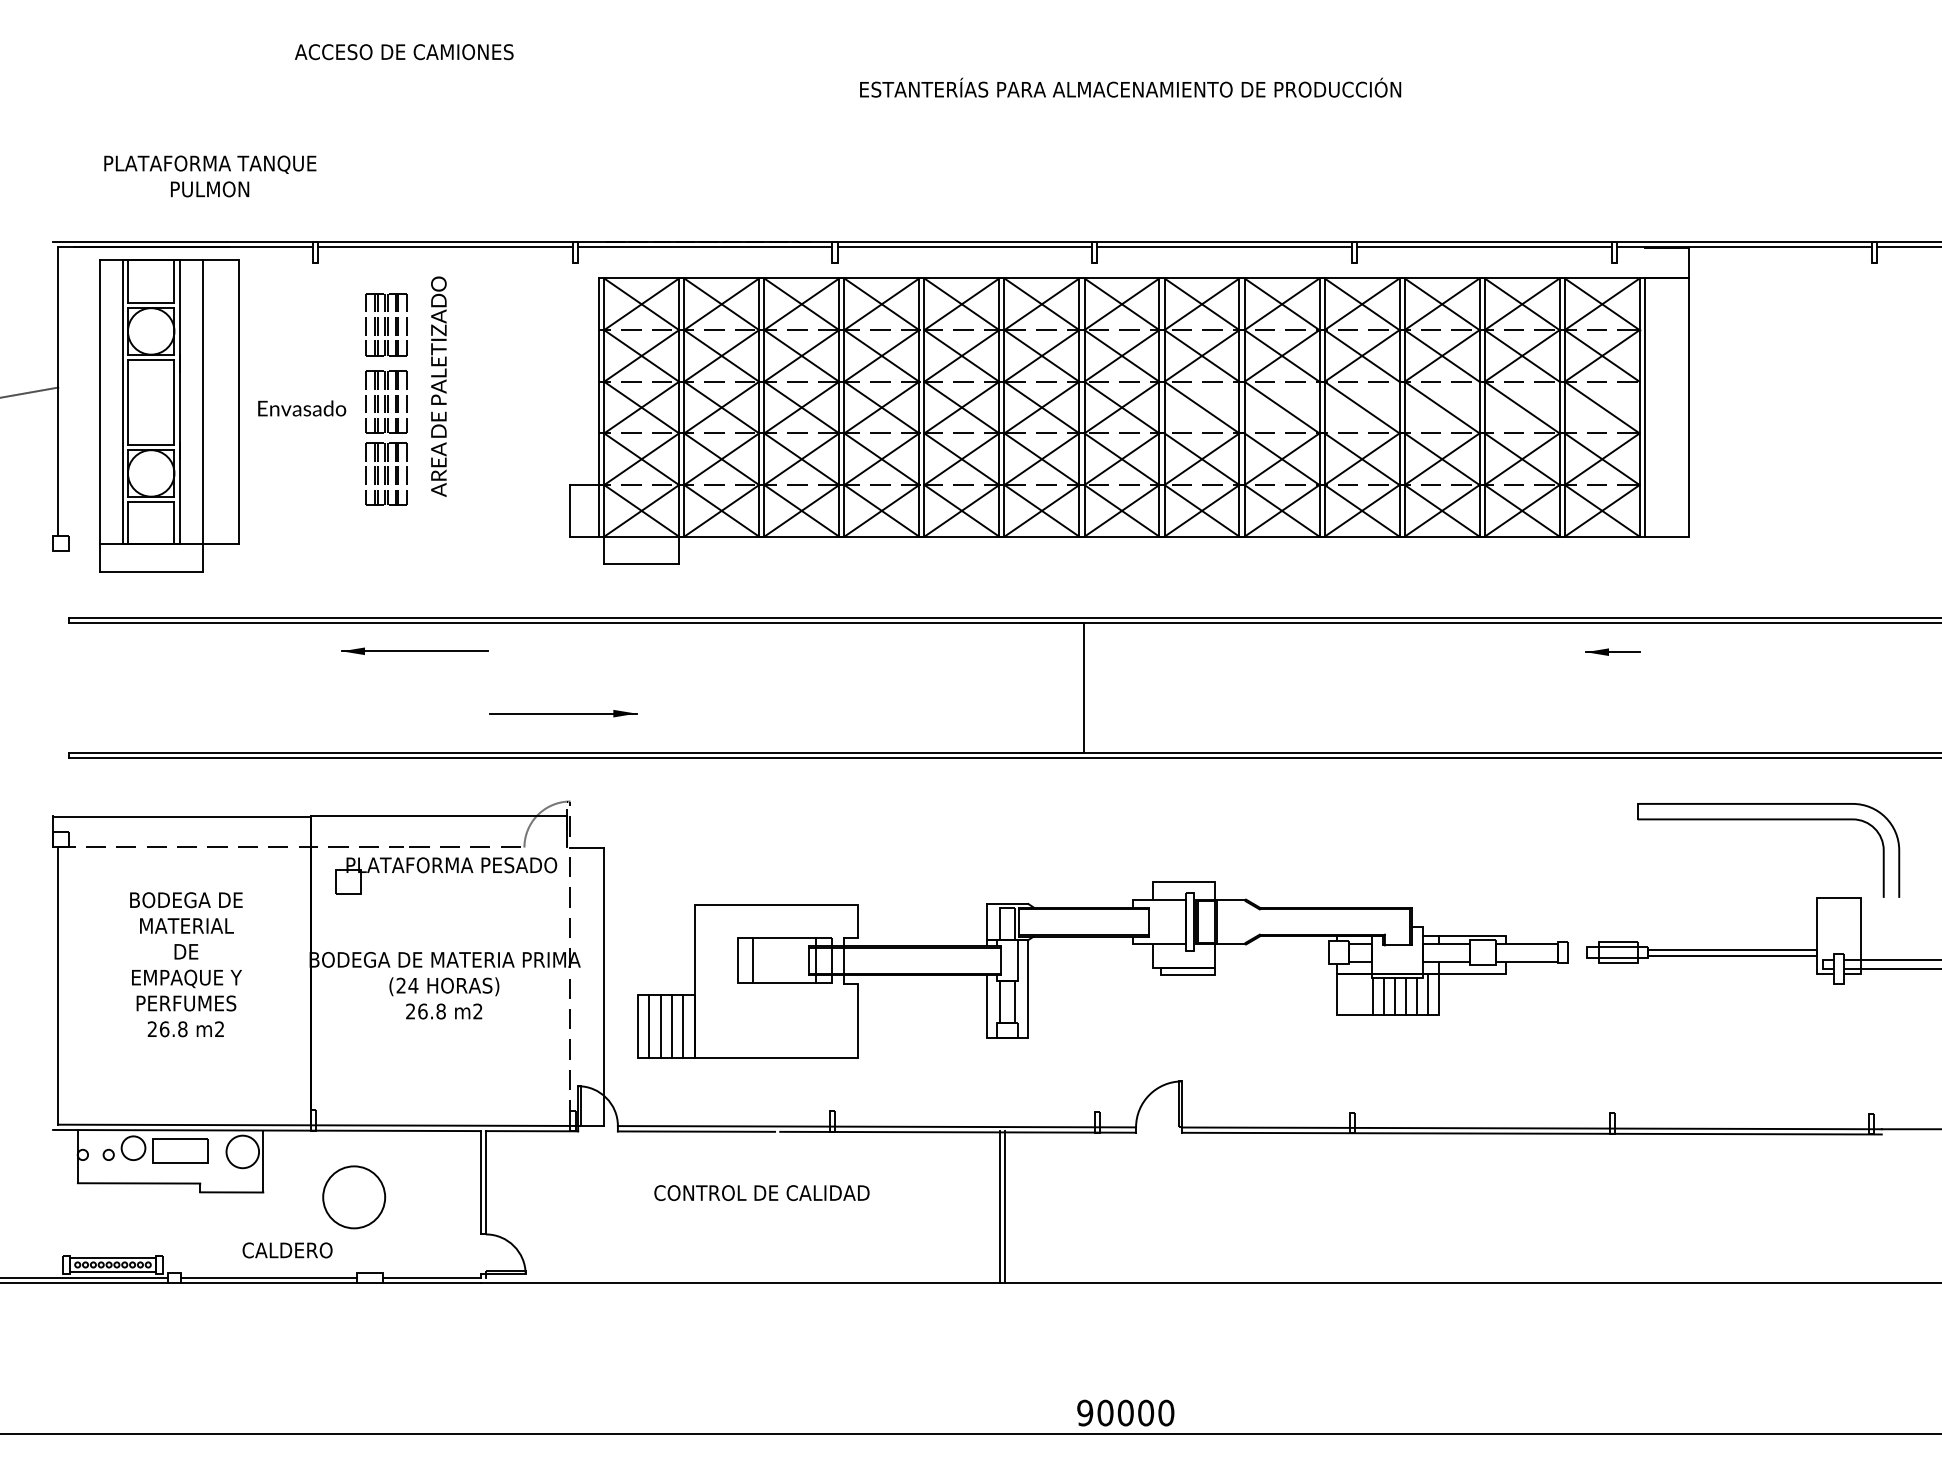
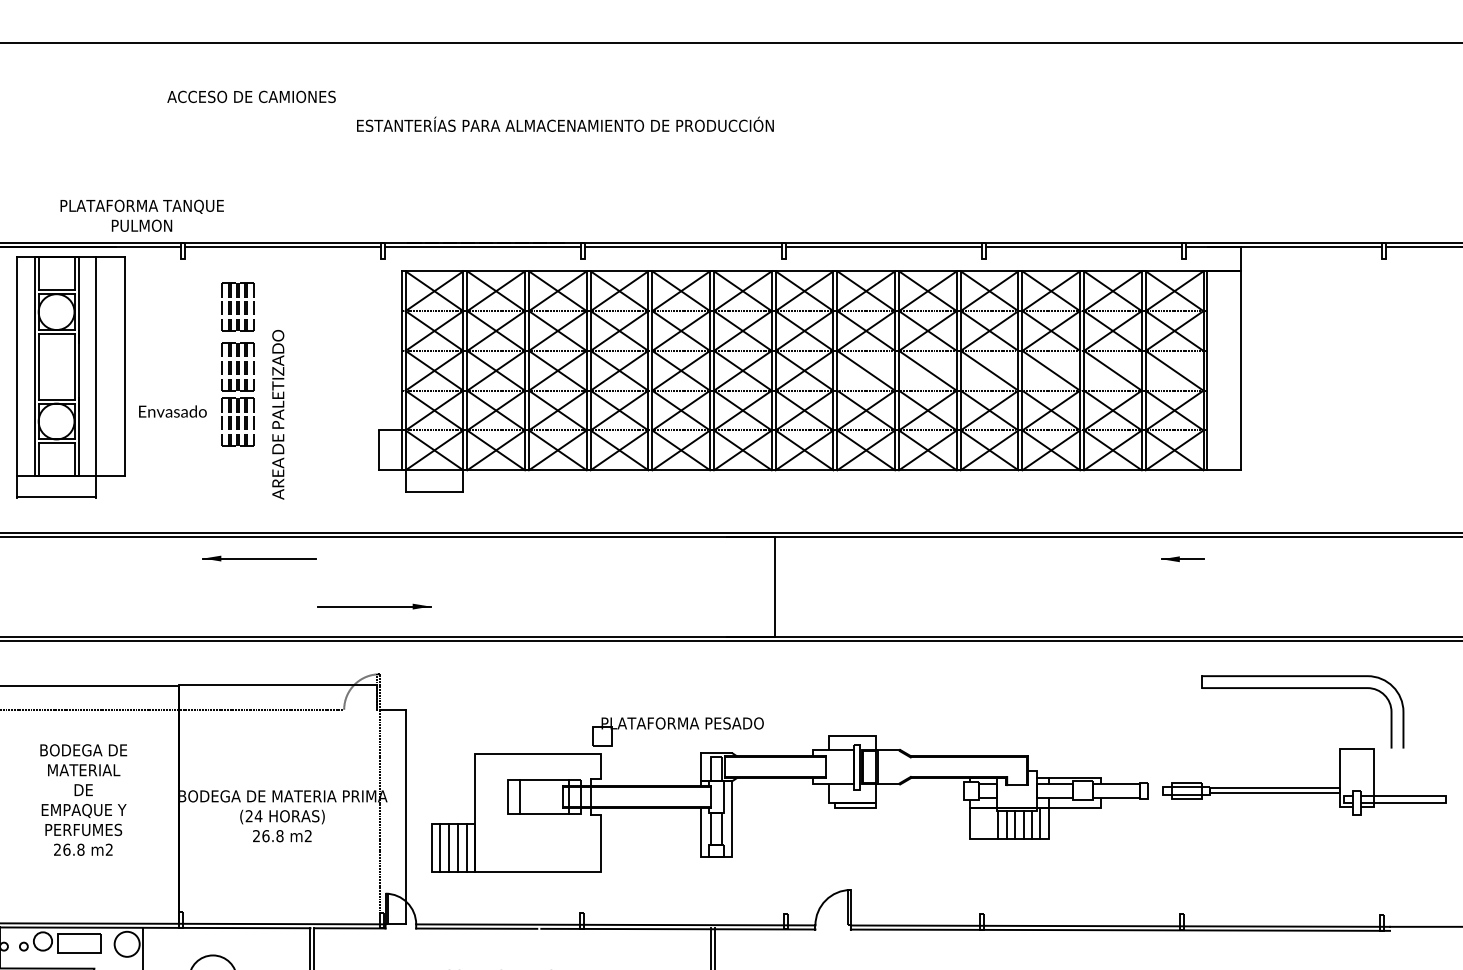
text: (1130, 87) -> (565, 124), moved
text: (210, 176) -> (142, 215), moved
text: (438, 386) -> (277, 414), moved
text: (302, 408) -> (173, 411), moved
part: (446, 875) -> (678, 731), moved

